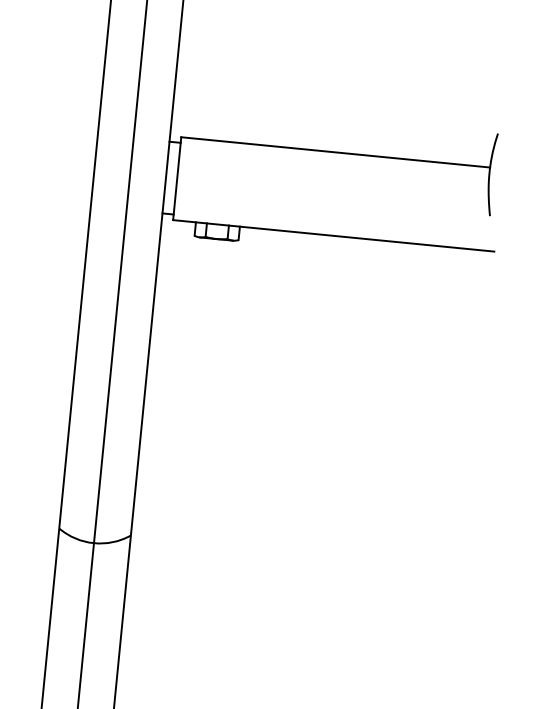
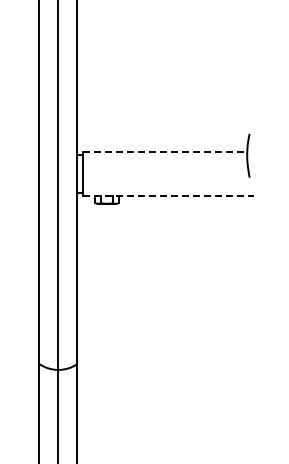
line: (335, 153) -> (165, 152), solid -> dashed
line: (335, 236) -> (169, 196), solid -> dashed

